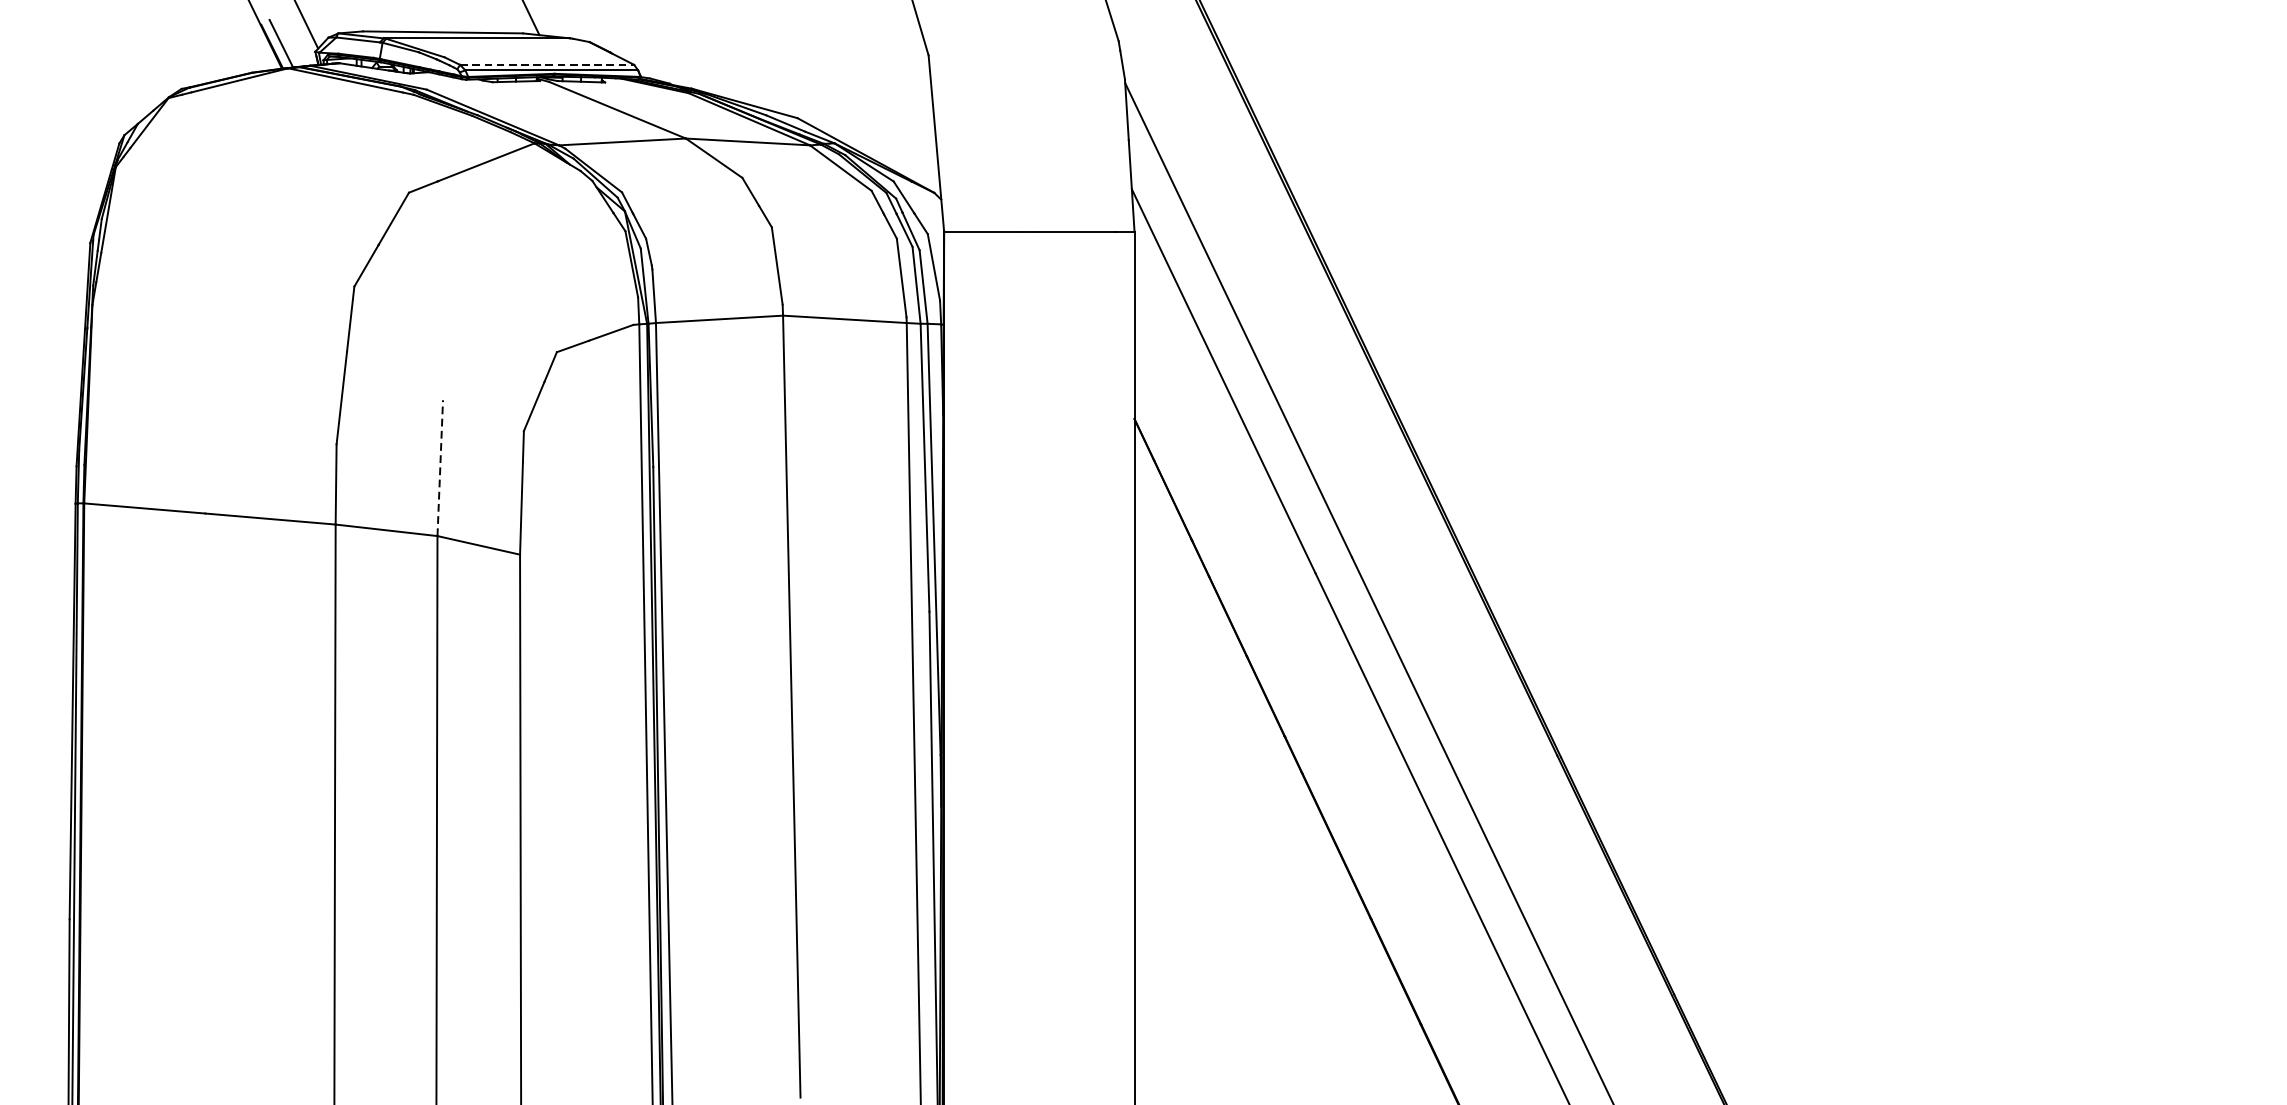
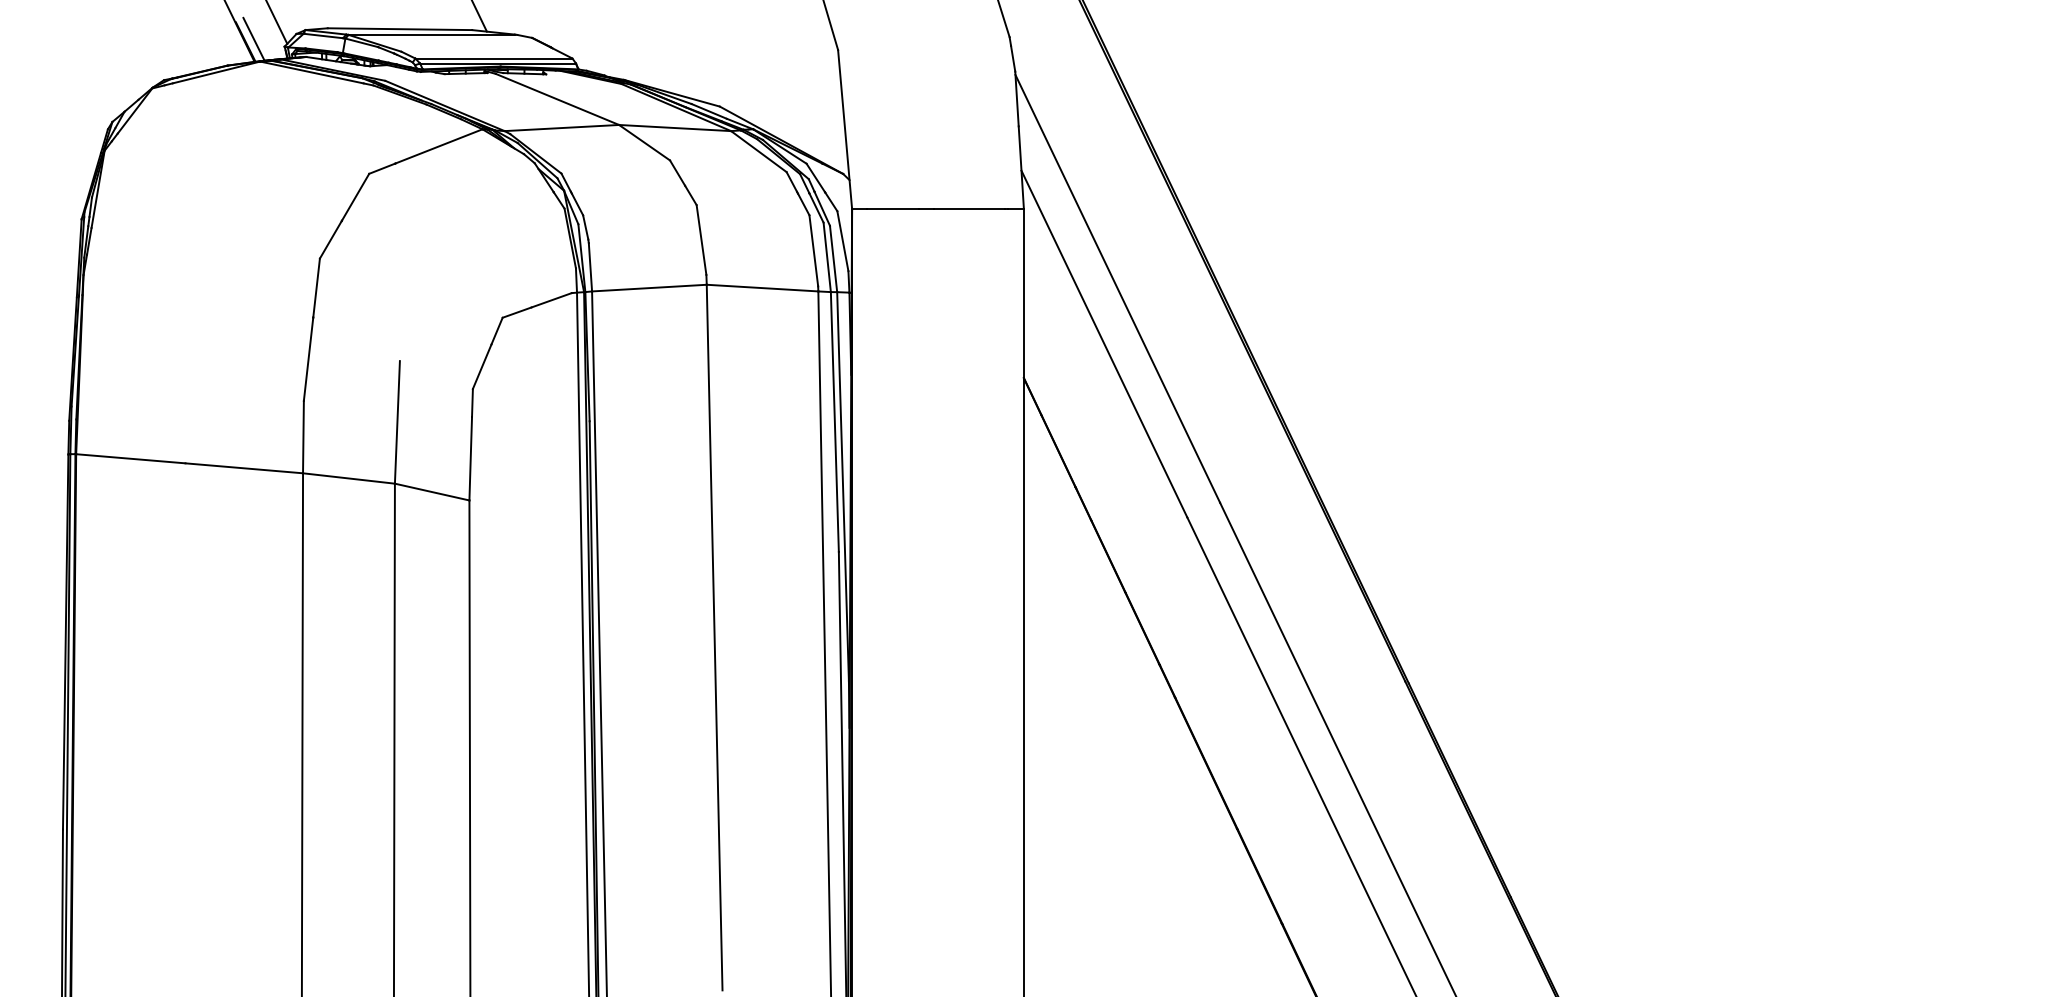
line: (546, 64) -> (493, 58), dashed -> solid
line: (440, 467) -> (397, 421), dashed -> solid

